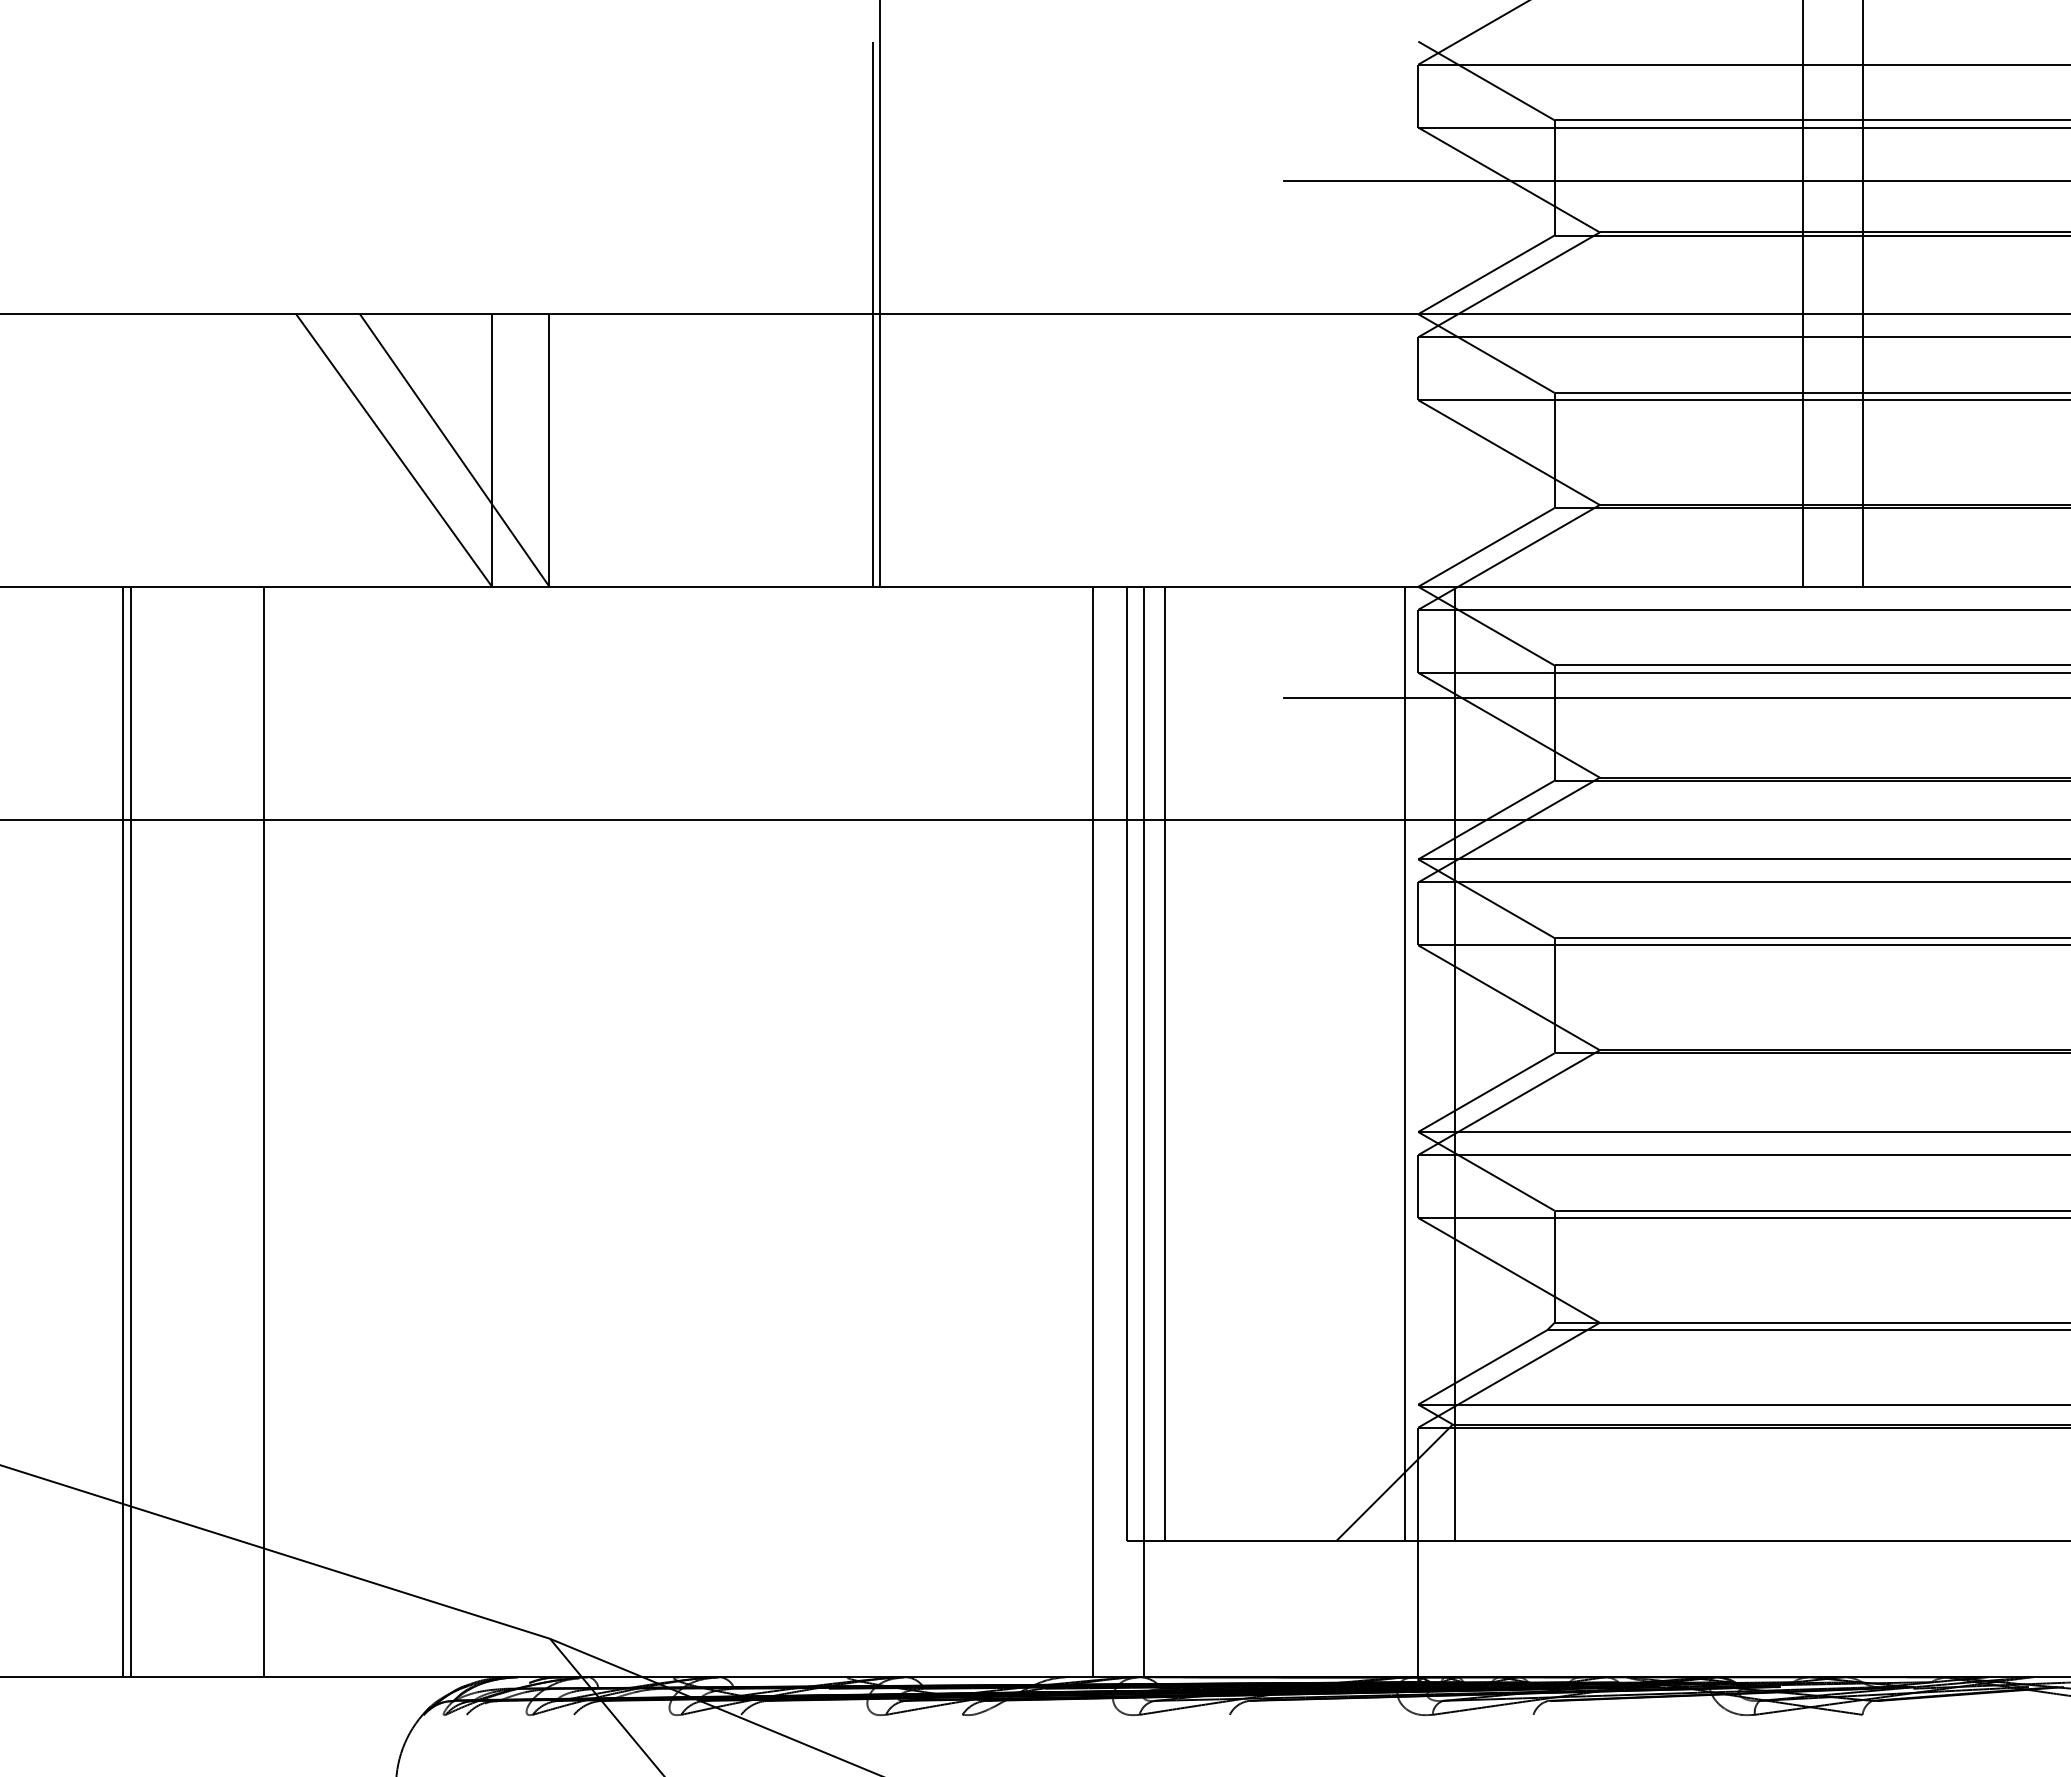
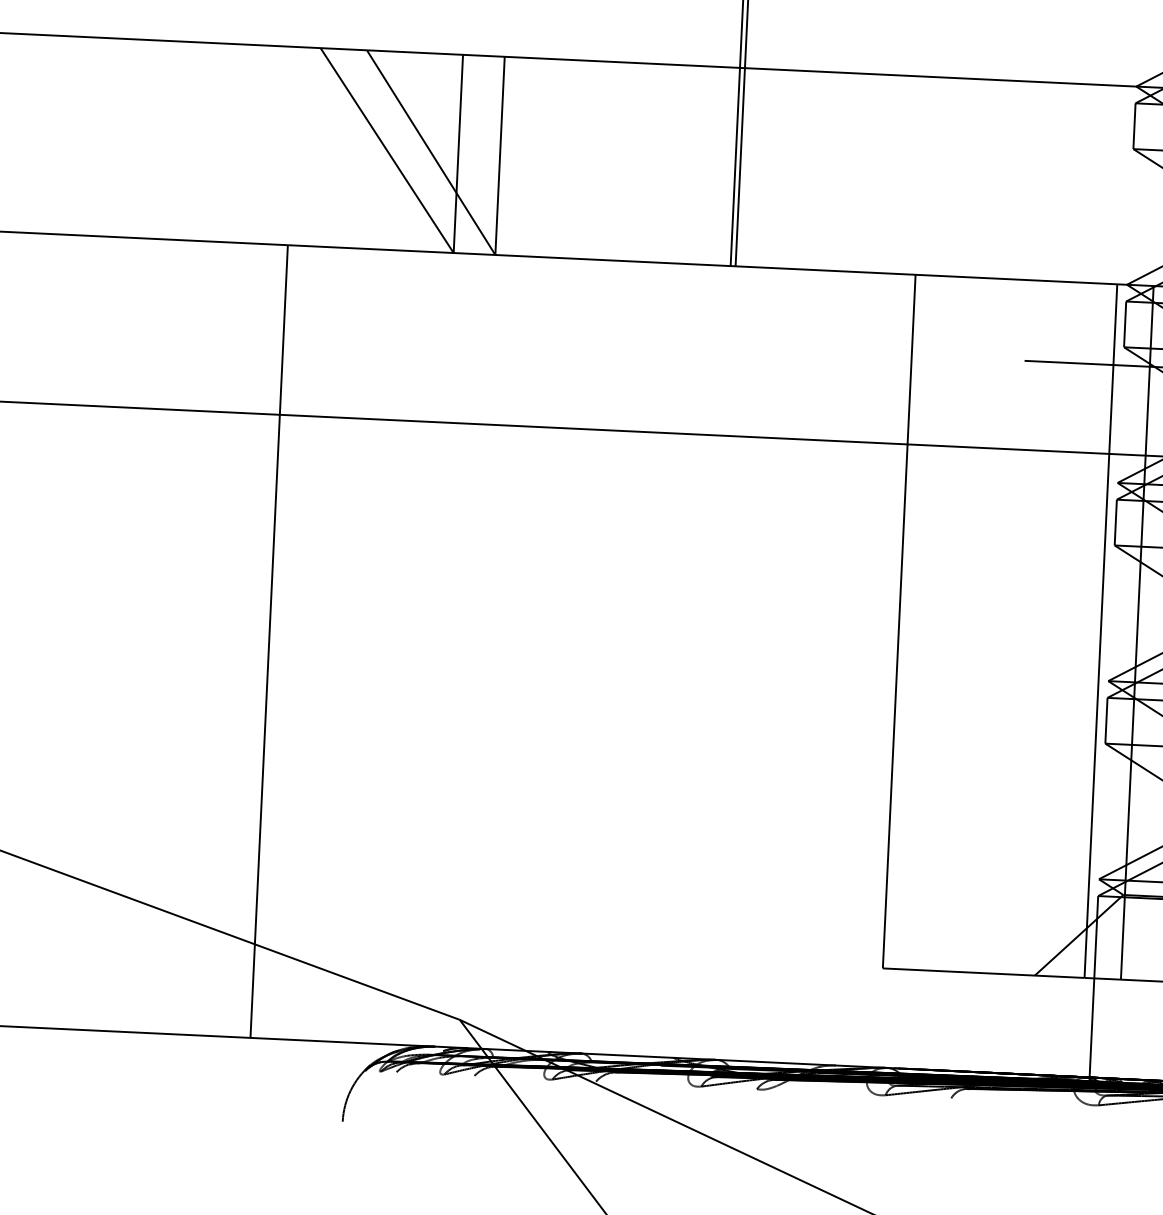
line: (1164, 1063) -> (926, 622), removed
line: (122, 1131) -> (166, 636), removed
line: (131, 1131) -> (172, 636), removed
line: (1093, 1131) -> (872, 669), removed
line: (1143, 1131) -> (908, 671), removed

